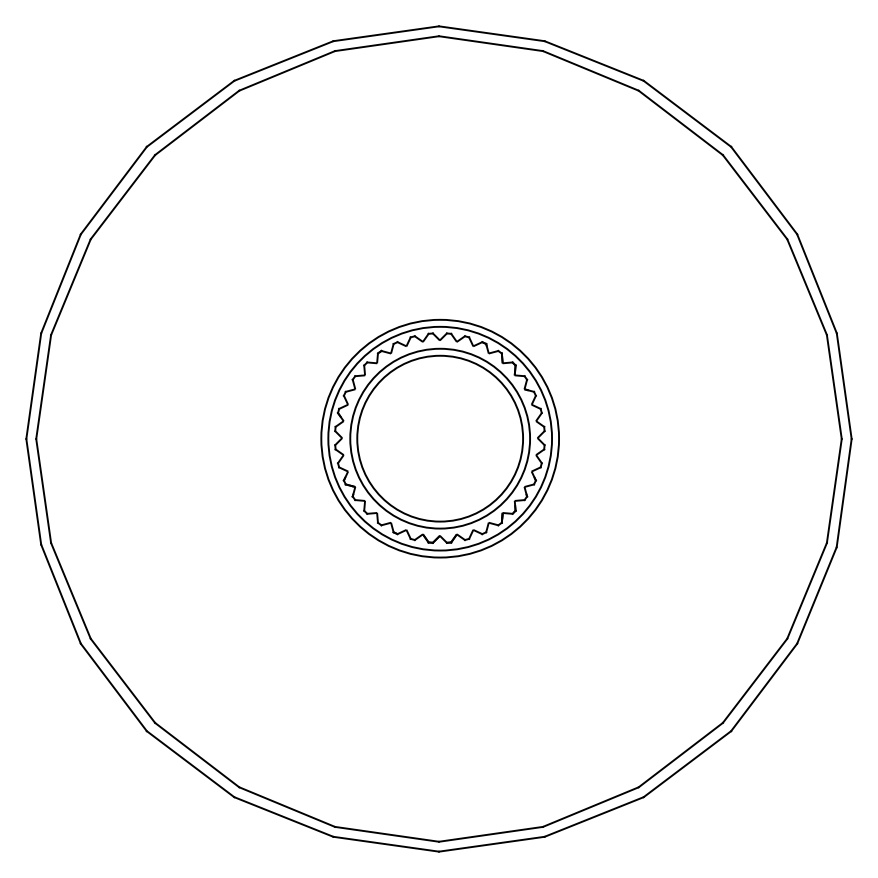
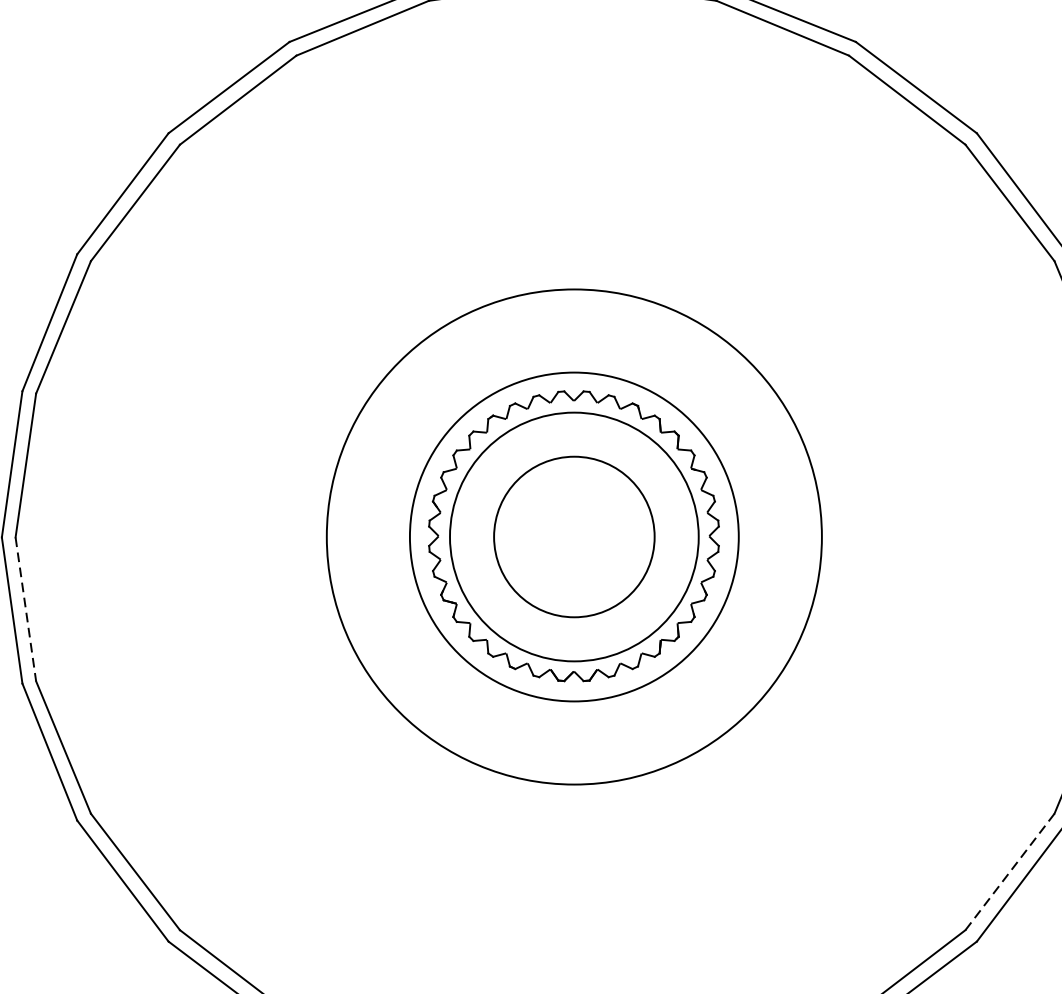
circle: (440, 438) -> (574, 536), size x0.7
circle: (440, 438) -> (574, 536), size x1.6
line: (43, 490) -> (25, 608), solid -> dashed
line: (755, 680) -> (1010, 871), solid -> dashed

